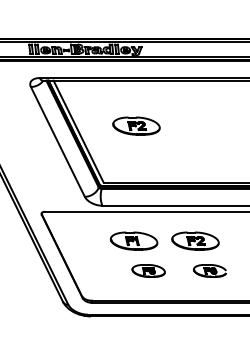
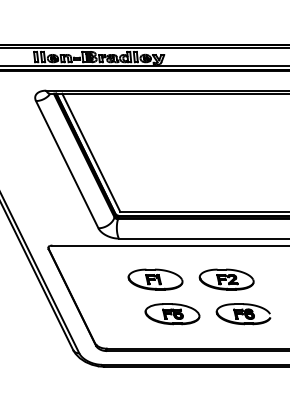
part: (136, 125) -> (158, 145), removed
part: (148, 270) -> (172, 313), size x1.43
part: (209, 270) -> (242, 313), size x1.43

